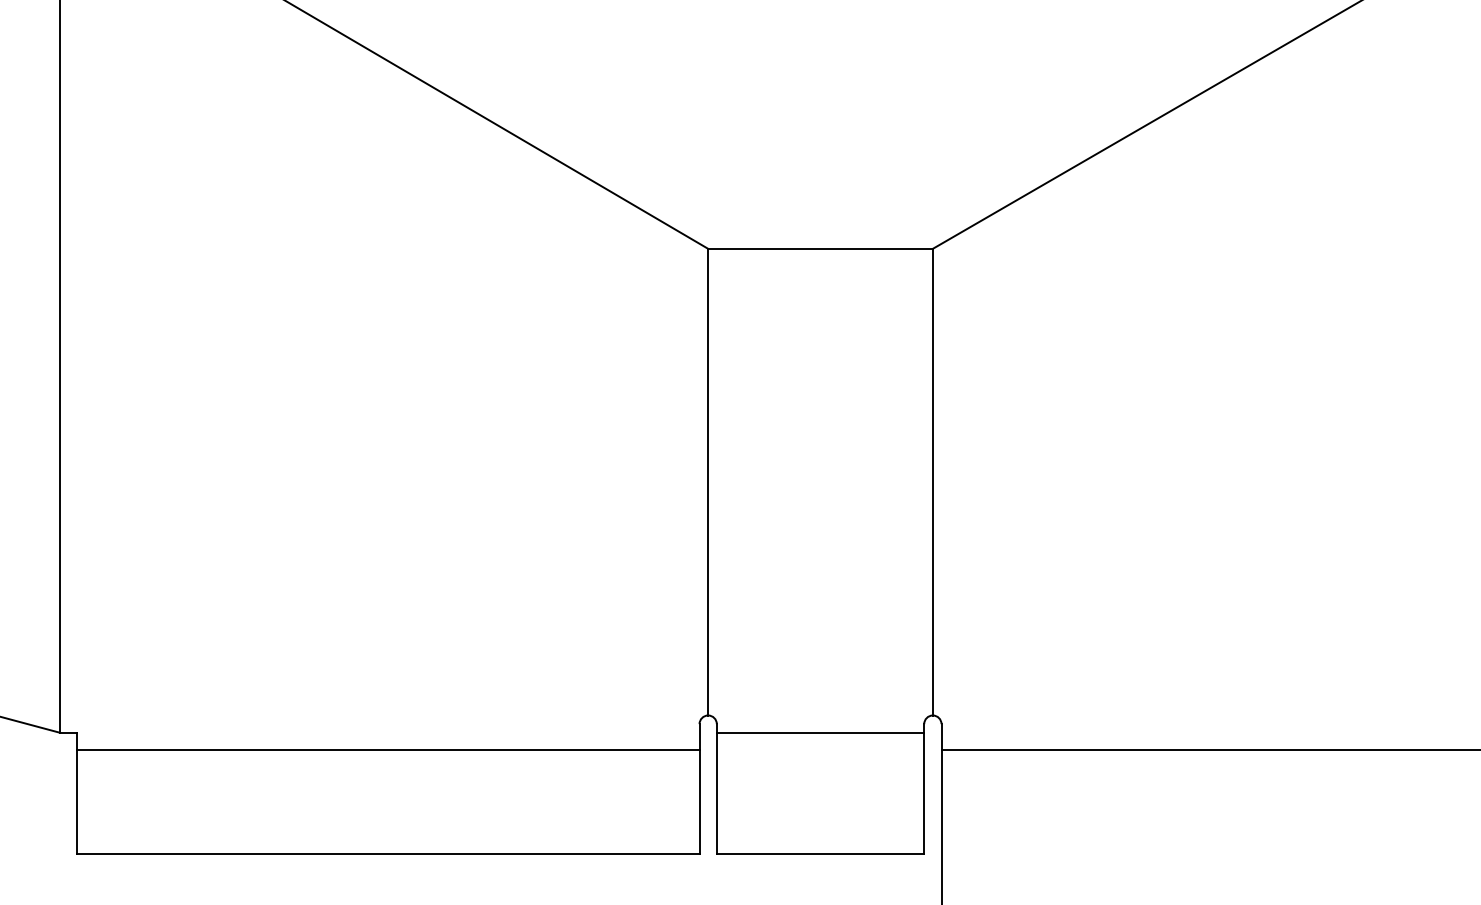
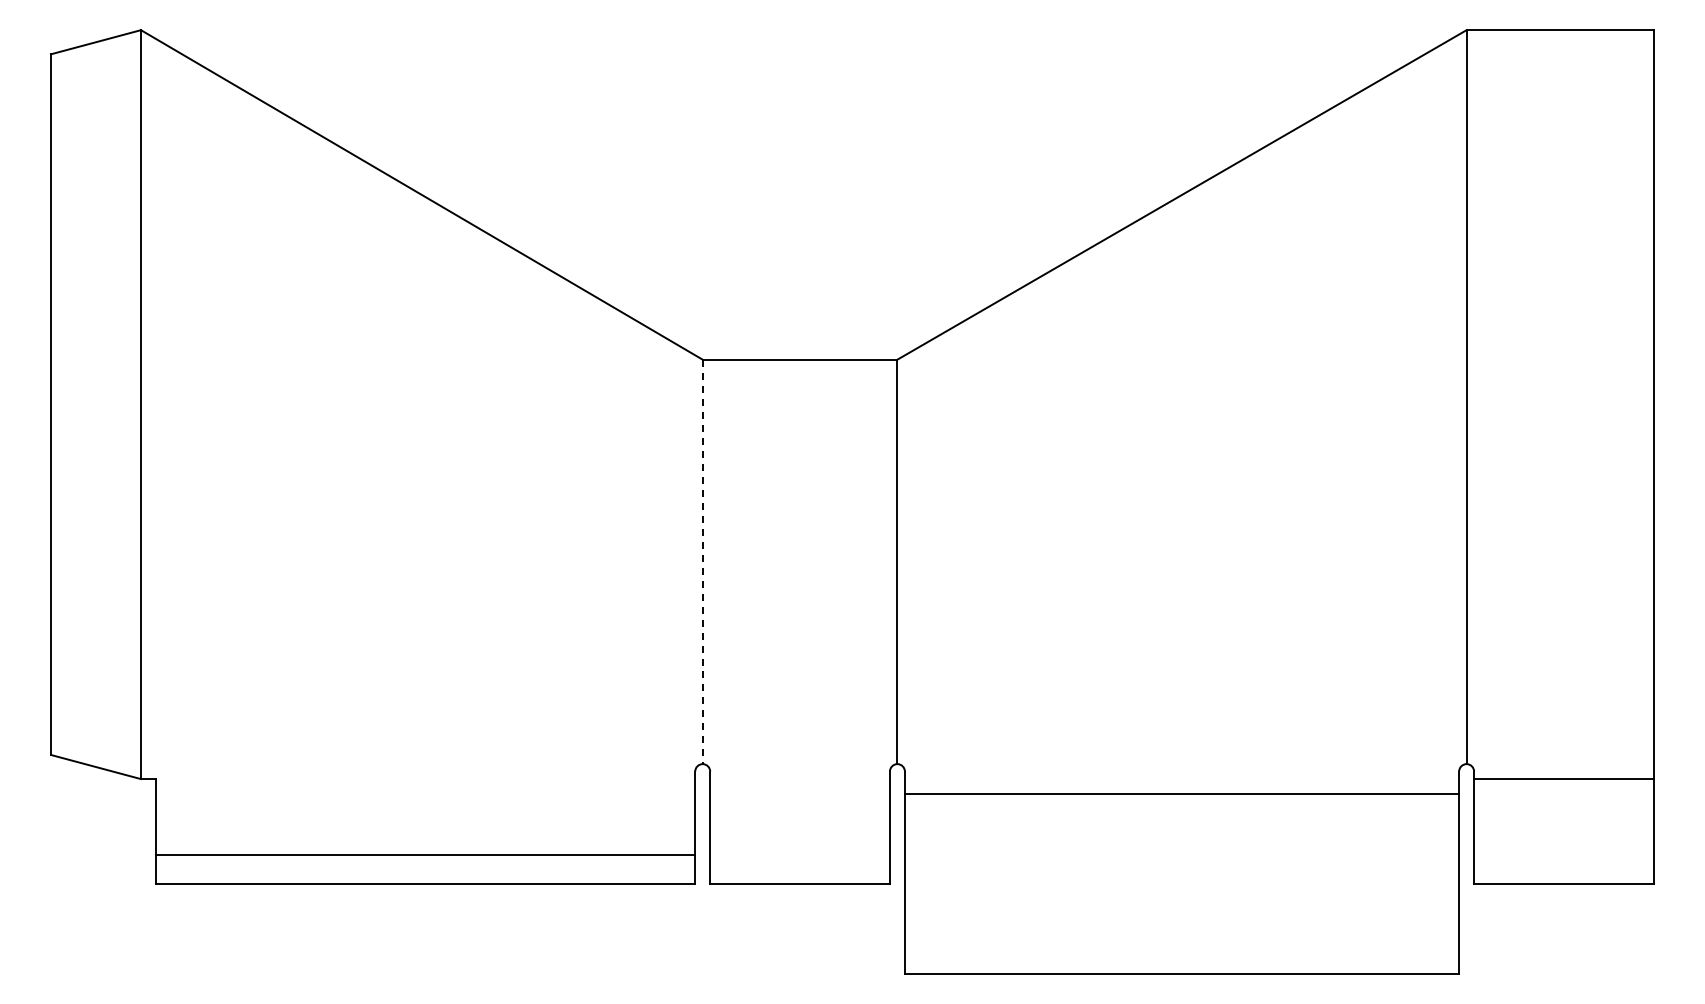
line: (707, 482) -> (702, 562), solid -> dashed
line: (819, 733) -> (799, 779), removed
line: (388, 750) -> (425, 855), moved

